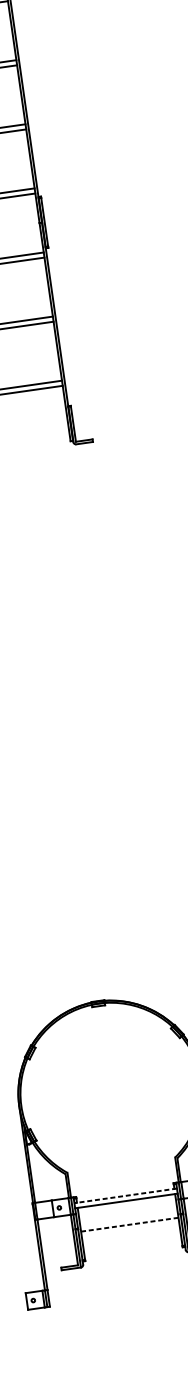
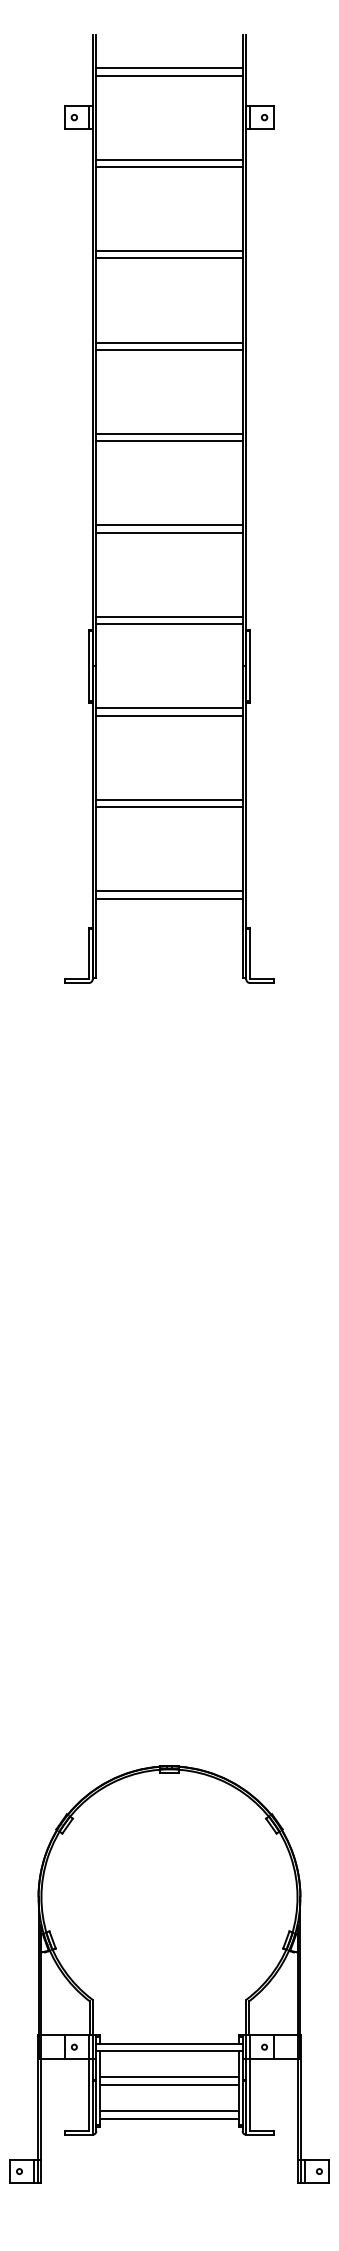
line: (125, 1195) -> (168, 2043), dashed -> solid
line: (128, 1219) -> (168, 2077), added
line: (129, 1224) -> (169, 2084), dashed -> solid
line: (131, 1243) -> (168, 2111), added
line: (132, 1248) -> (168, 2118), added

